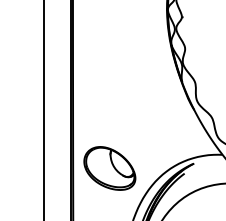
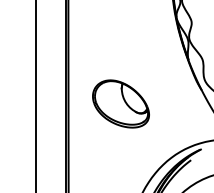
part: (109, 168) -> (120, 104), moved

